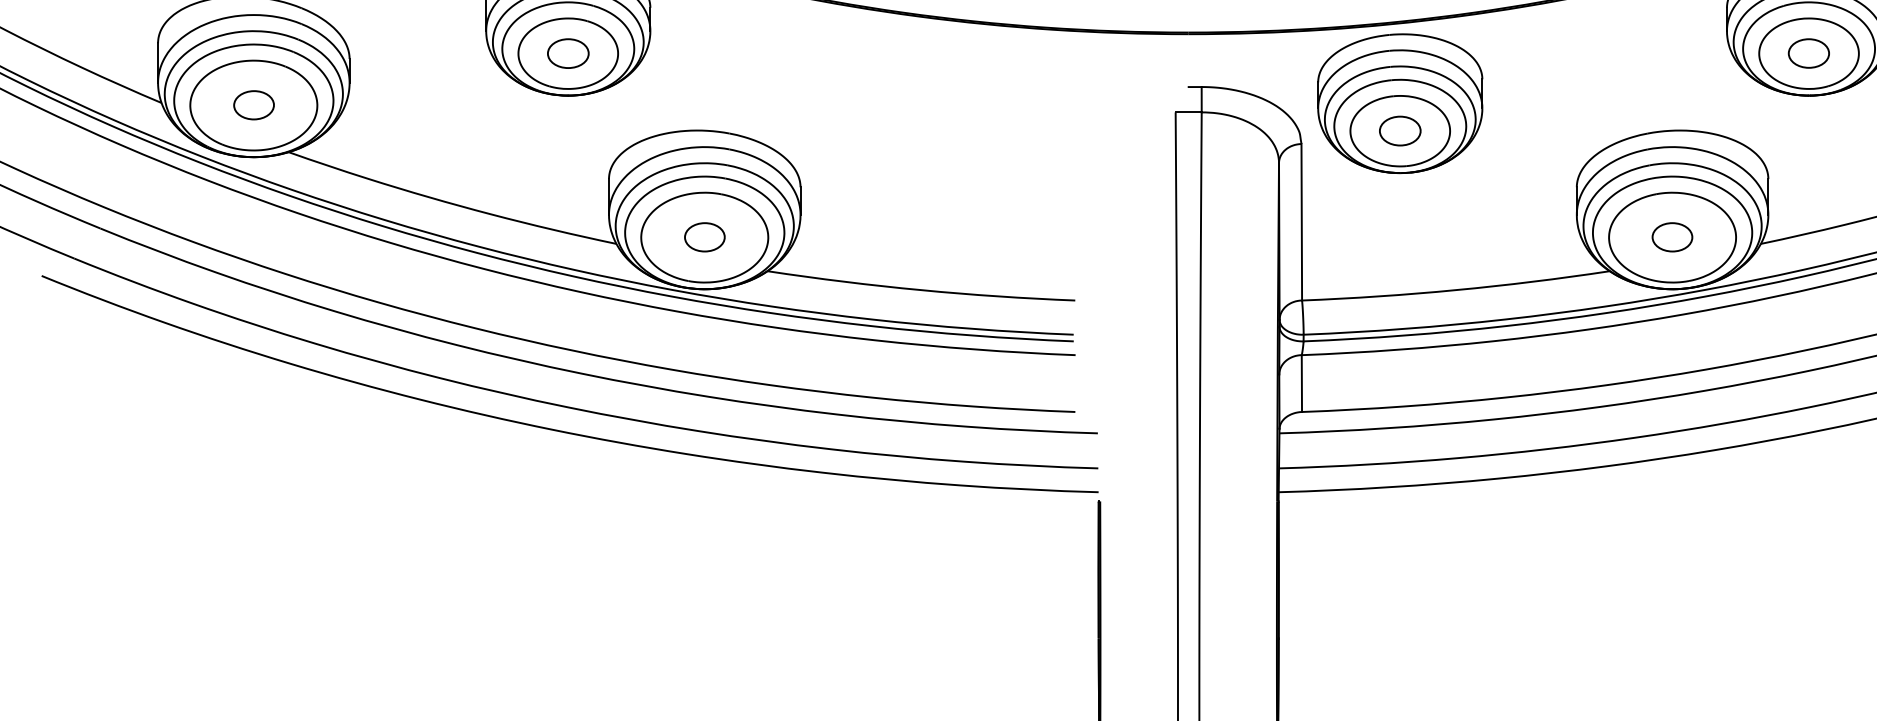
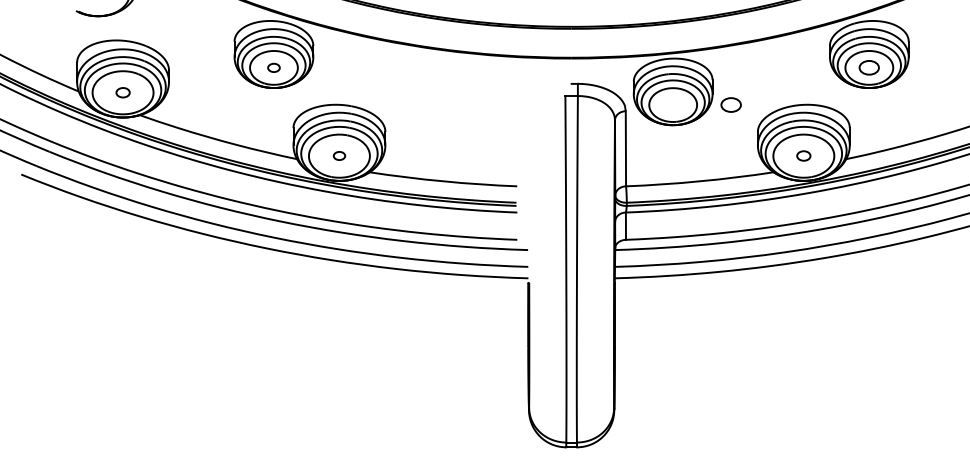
part: (567, 52) -> (273, 67), size x0.6
part: (252, 104) -> (122, 92), size x0.7
part: (1398, 129) -> (730, 104), moved
part: (704, 236) -> (339, 155), size x0.6
part: (1671, 236) -> (803, 155), size x0.7

